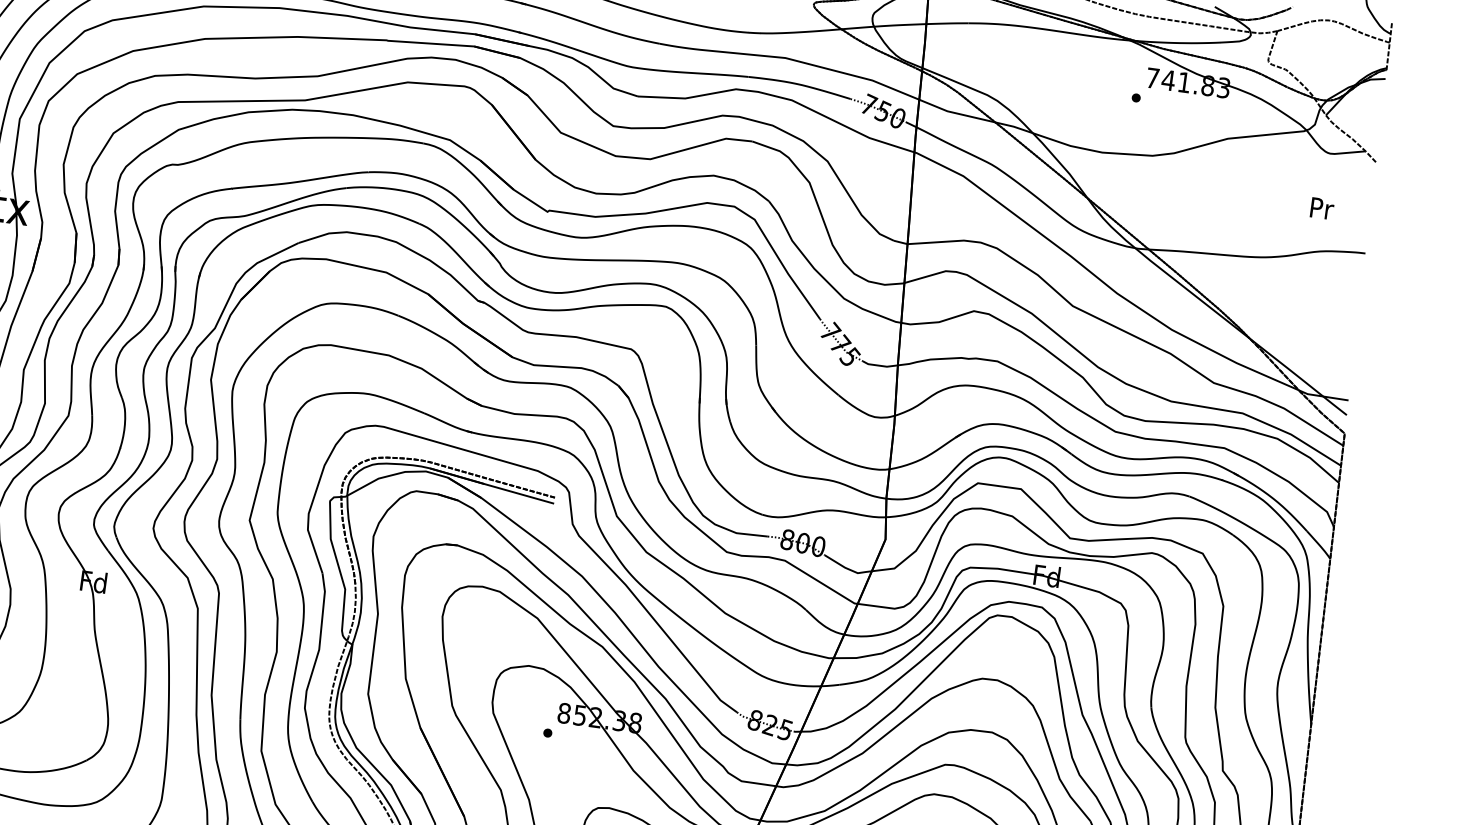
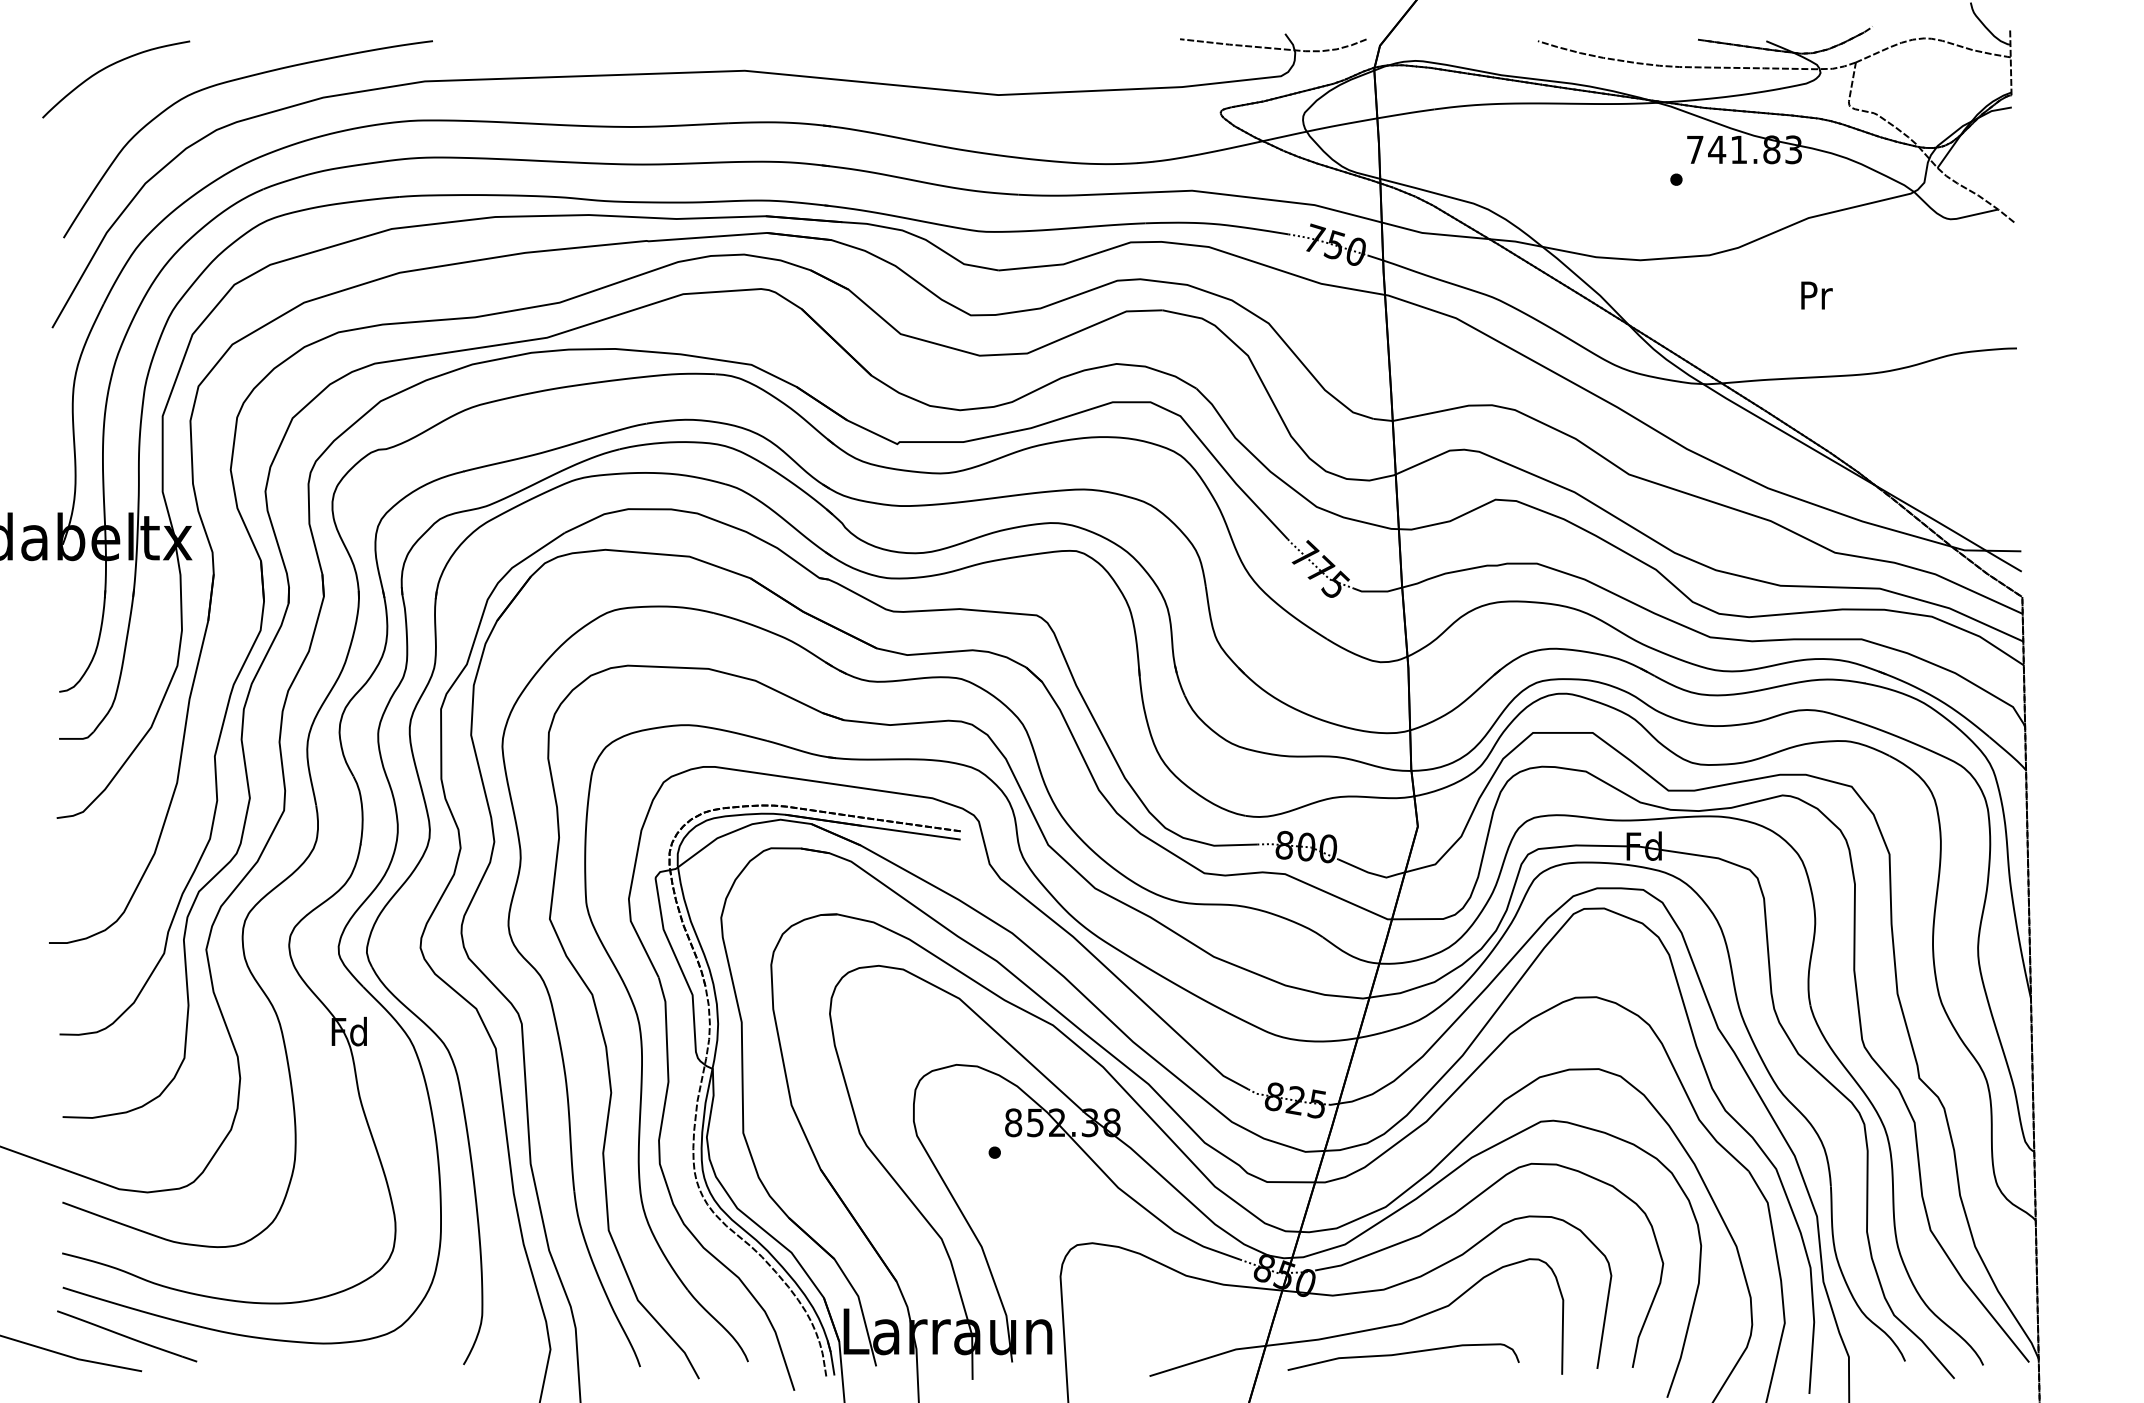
text: (1321, 208) -> (1816, 295), moved

